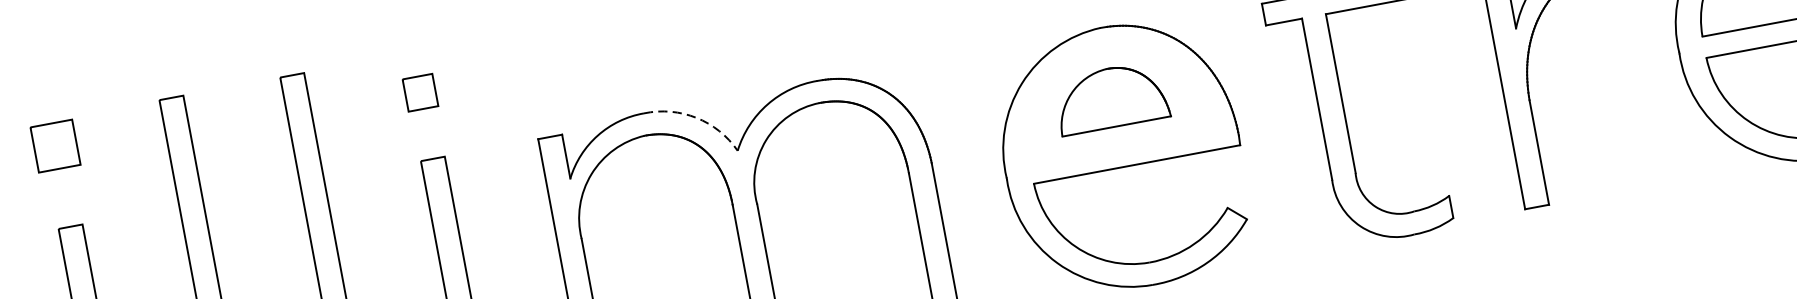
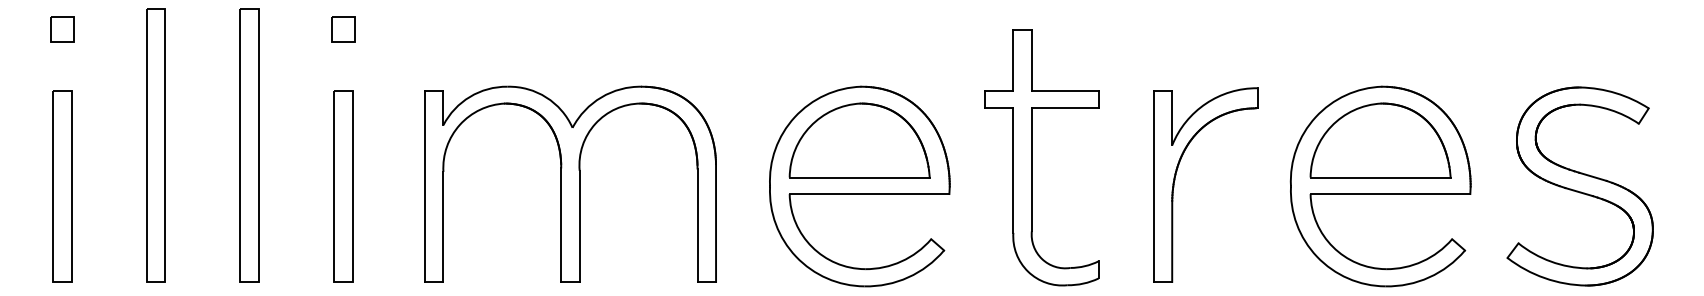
part: (420, 93) -> (343, 29), moved
part: (1111, 97) -> (859, 140), size x1.67
arc: (696, 117) -> (546, 97), dashed -> solid
part: (55, 147) -> (62, 29), size x0.71

